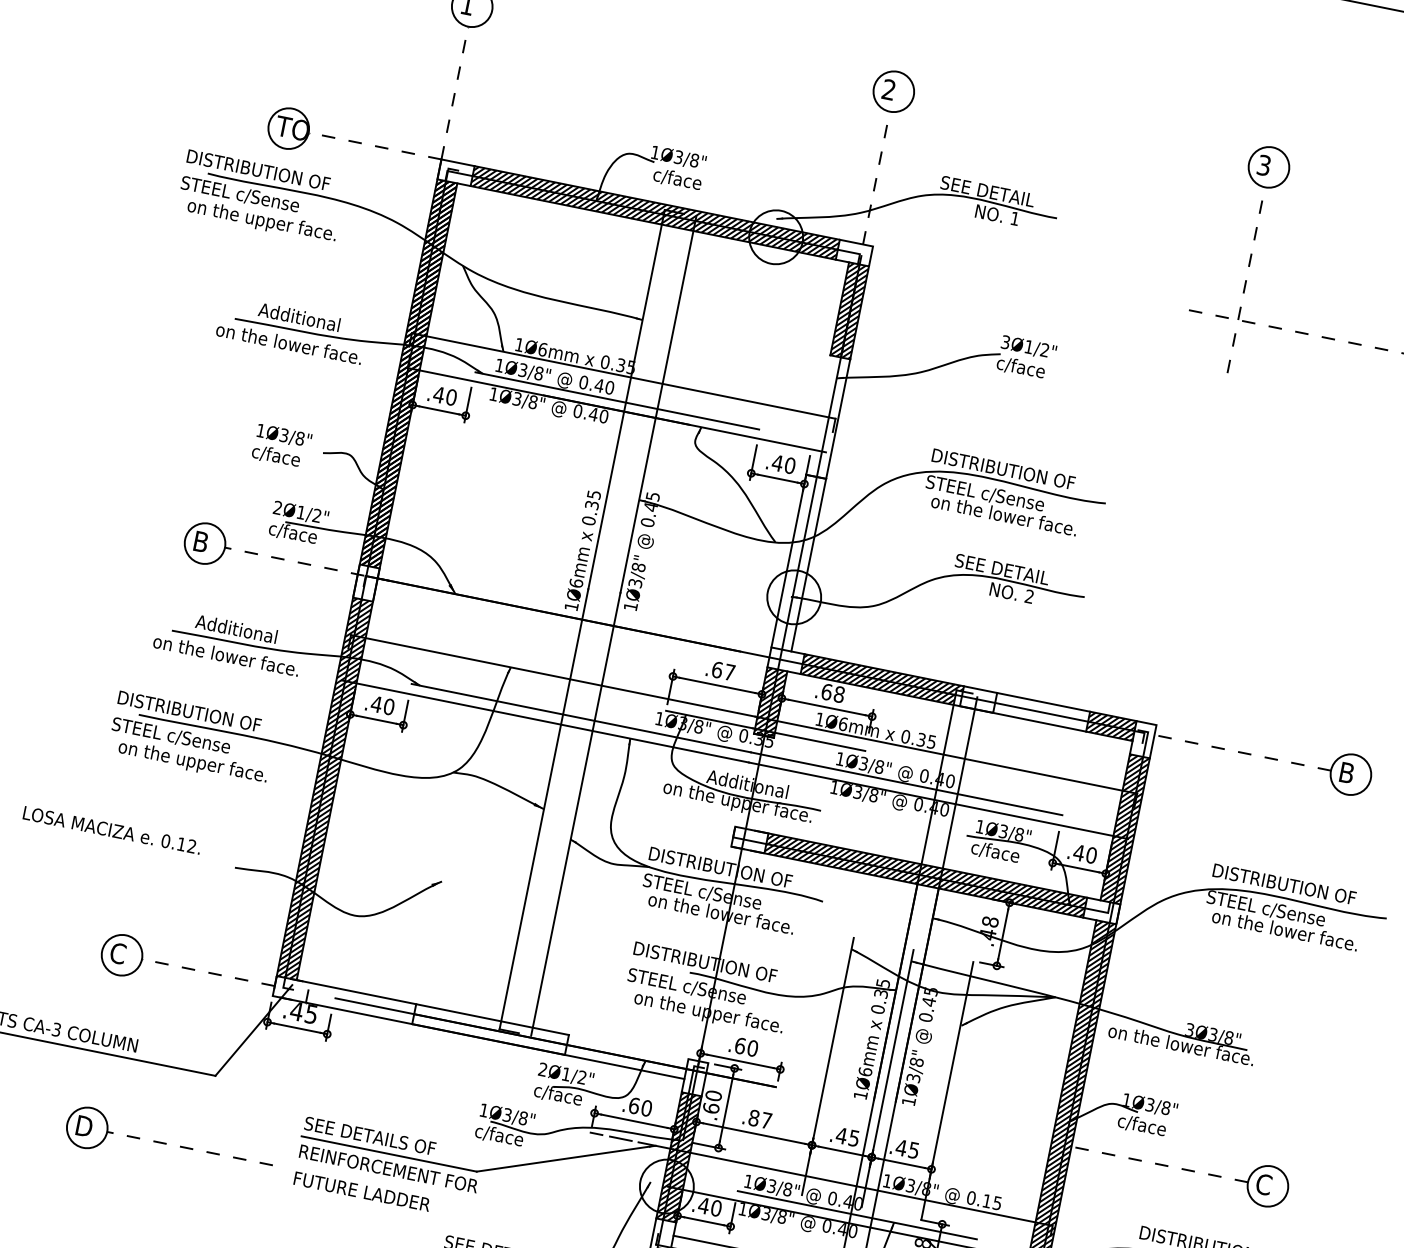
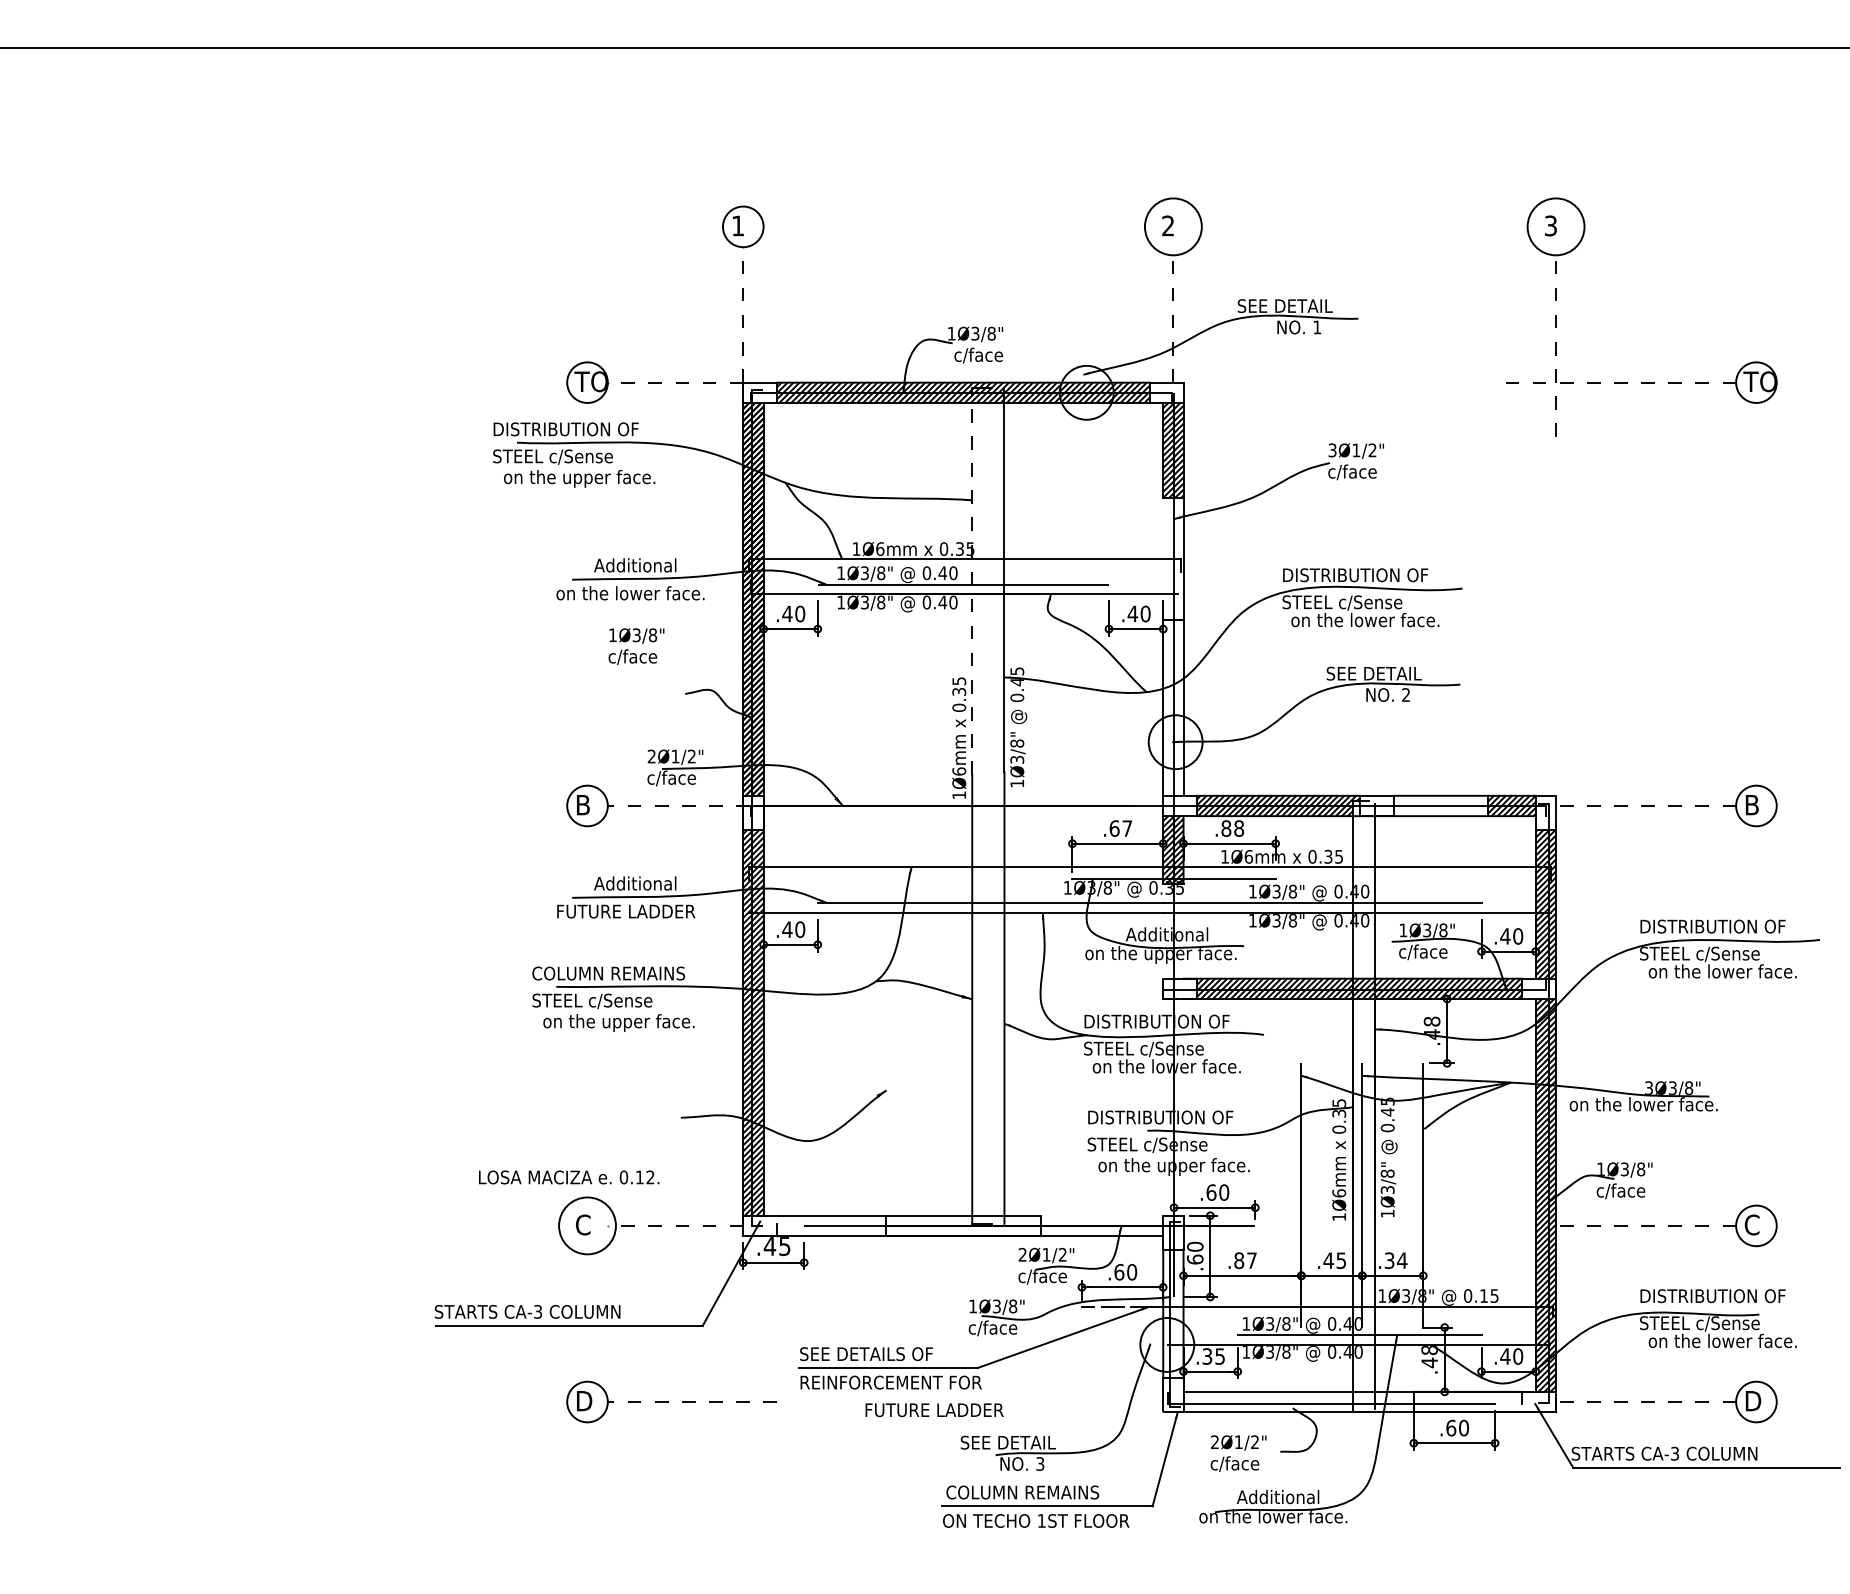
circle: (894, 91) -> (1173, 226), size x1.4
circle: (1268, 166) -> (1555, 226), size x1.4
line: (627, 398) -> (972, 580), solid -> dashed
text: (281, 446) -> (636, 646), moved
text: (226, 655) -> (630, 911), on the lower face. -> FUTURE LADDER
text: (827, 691) -> (1226, 828), .68 -> .88
text: (192, 711) -> (608, 973), DISTRIBUTION OF -> COLUMN REMAINS
text: (112, 830) -> (569, 1177), moved
circle: (122, 954) -> (587, 1225), size x1.4
text: (907, 1148) -> (1395, 1260), .45 -> .34
hatch: (679, 1156) -> (1173, 1313), removed
text: (362, 1191) -> (934, 1410), moved
text: (709, 1207) -> (1213, 1356), .40 -> .35

